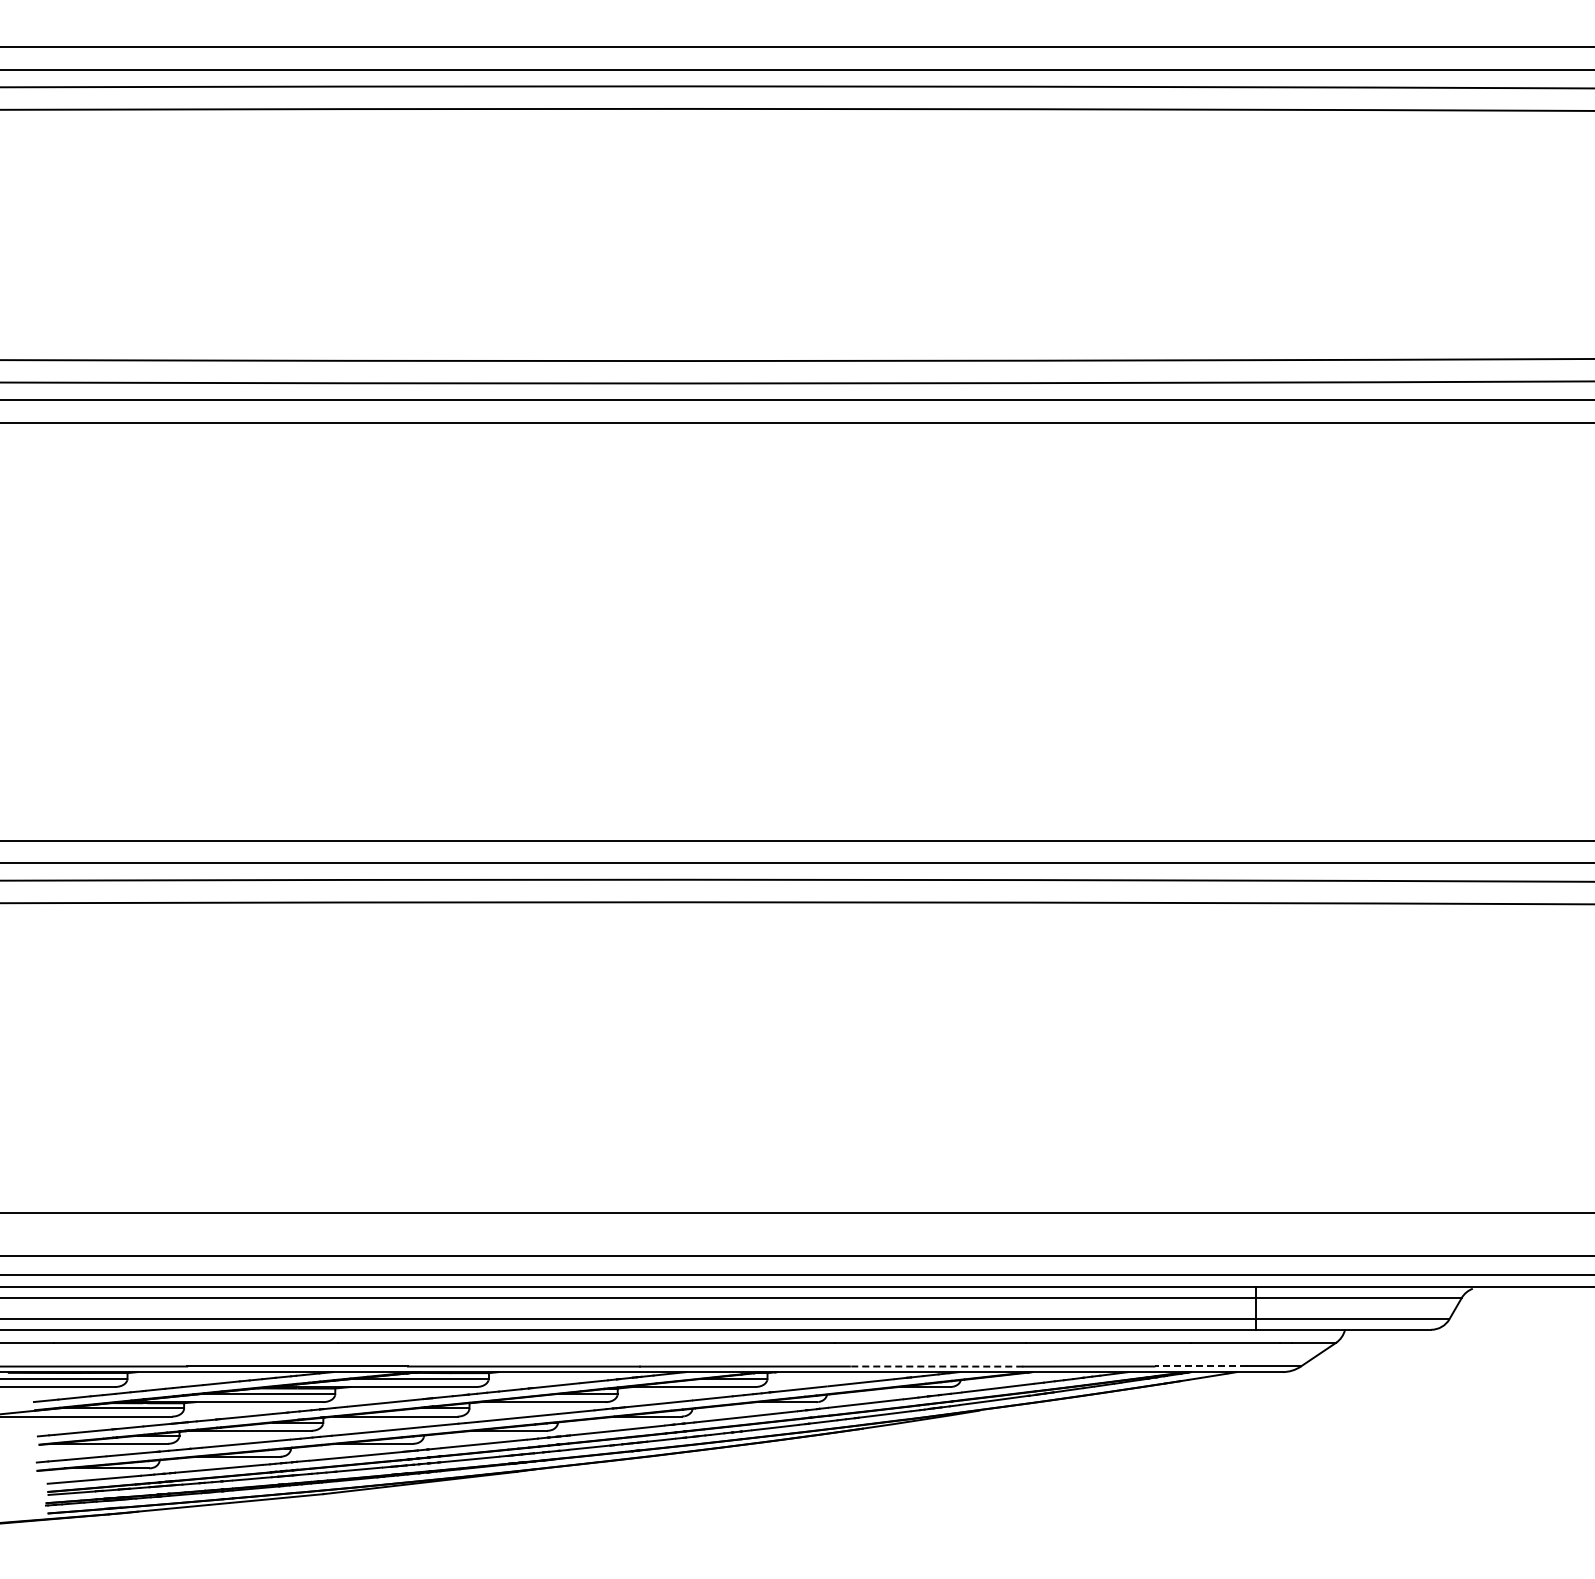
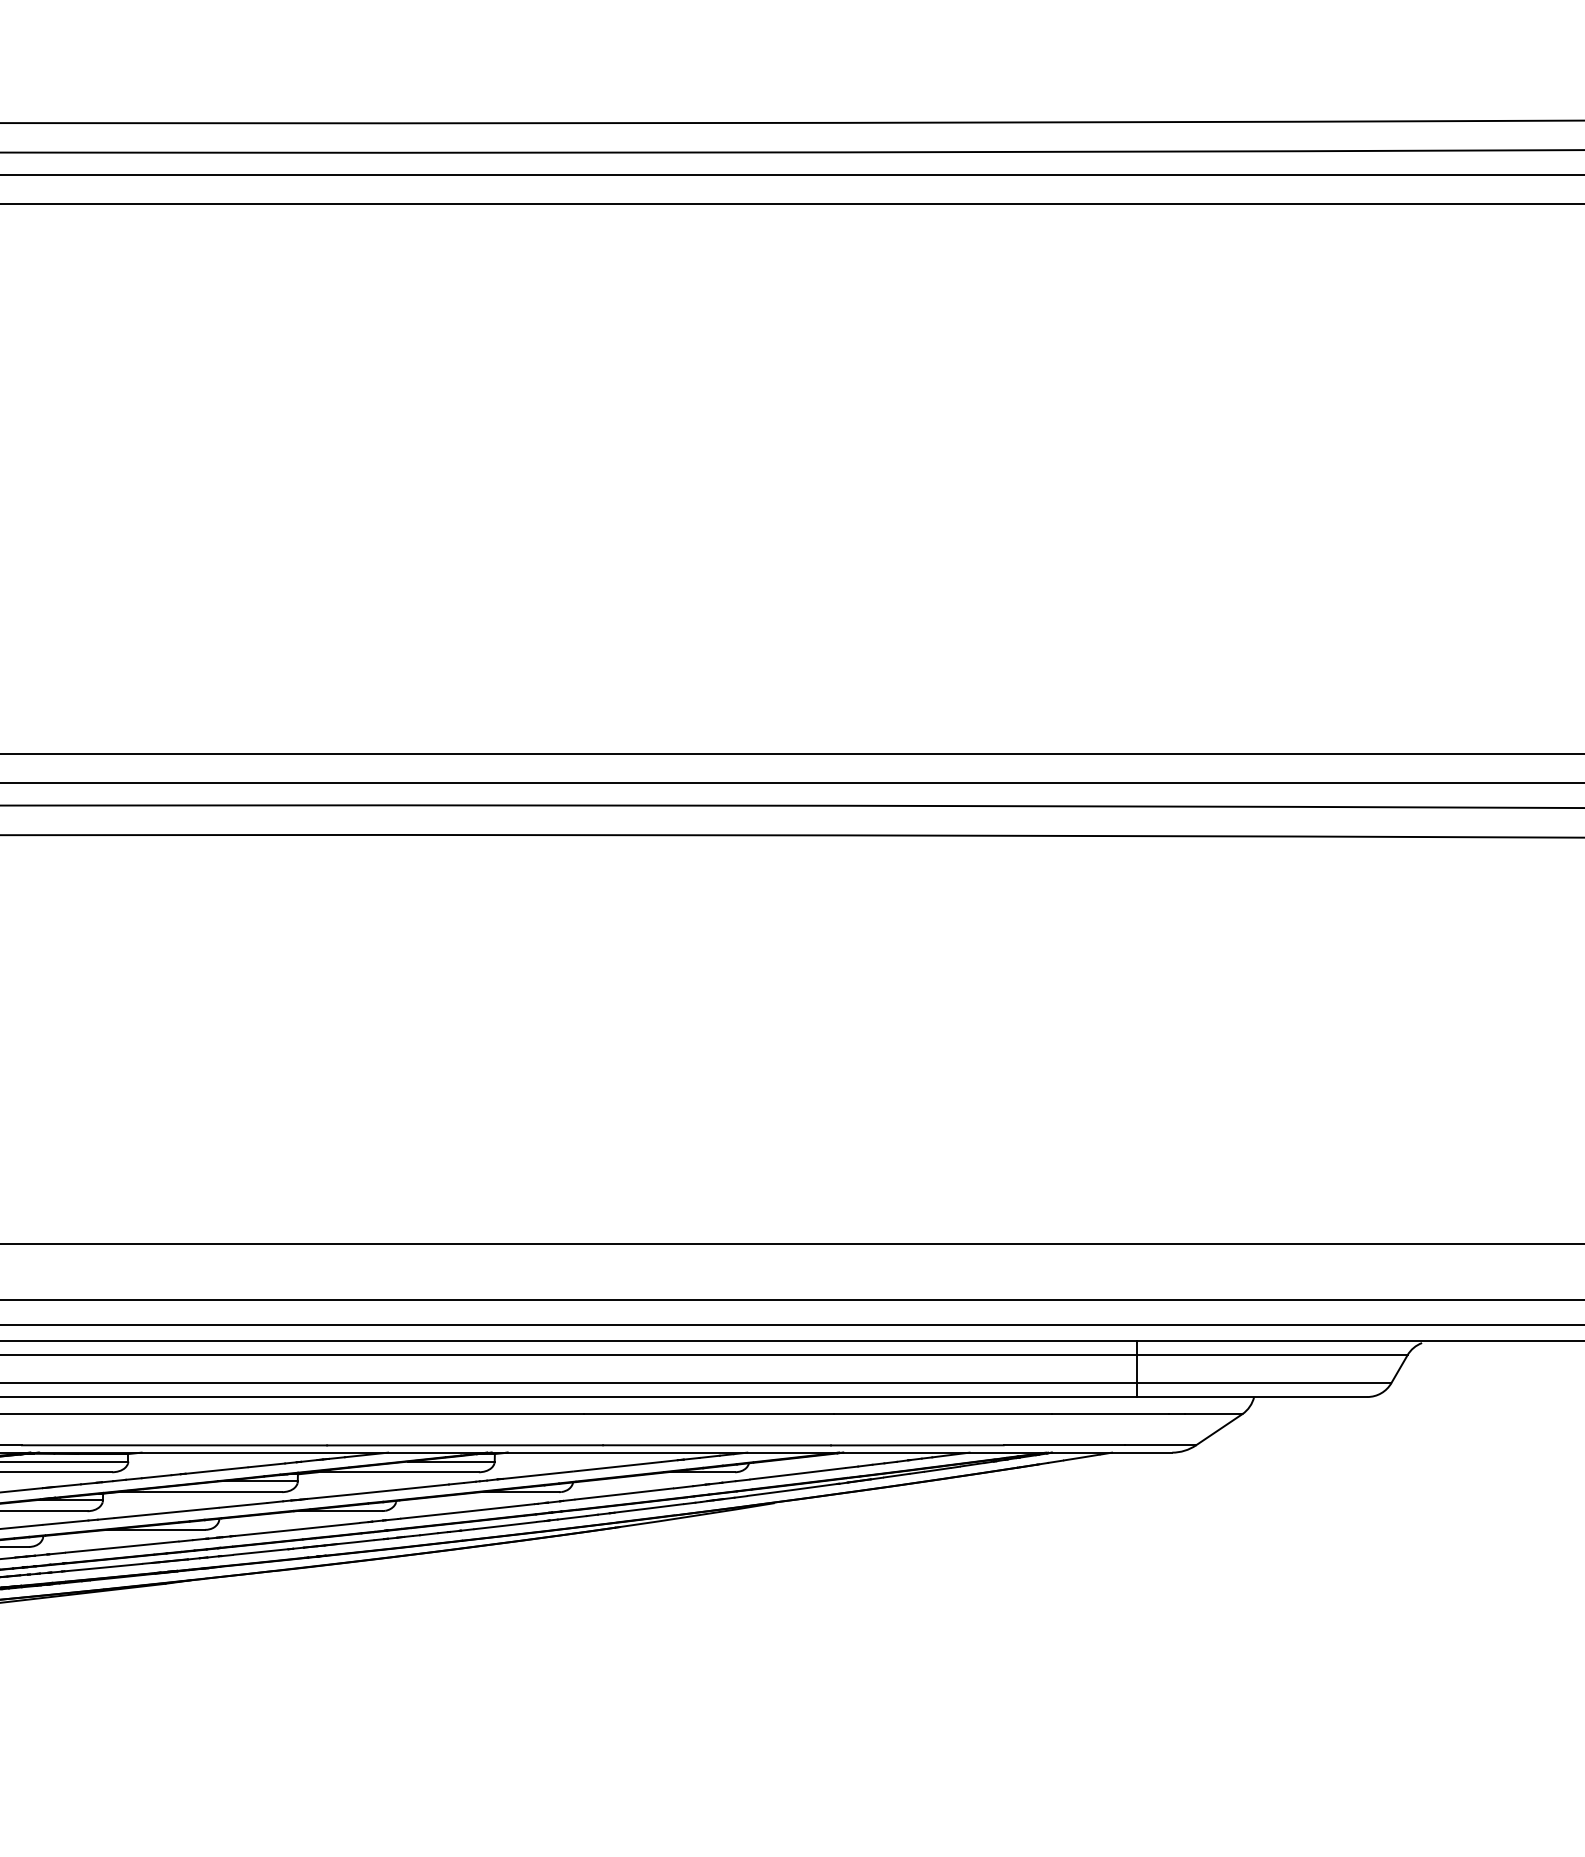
line: (936, 1366) -> (716, 1445), dashed -> solid
line: (1200, 1366) -> (1064, 1445), dashed -> solid

